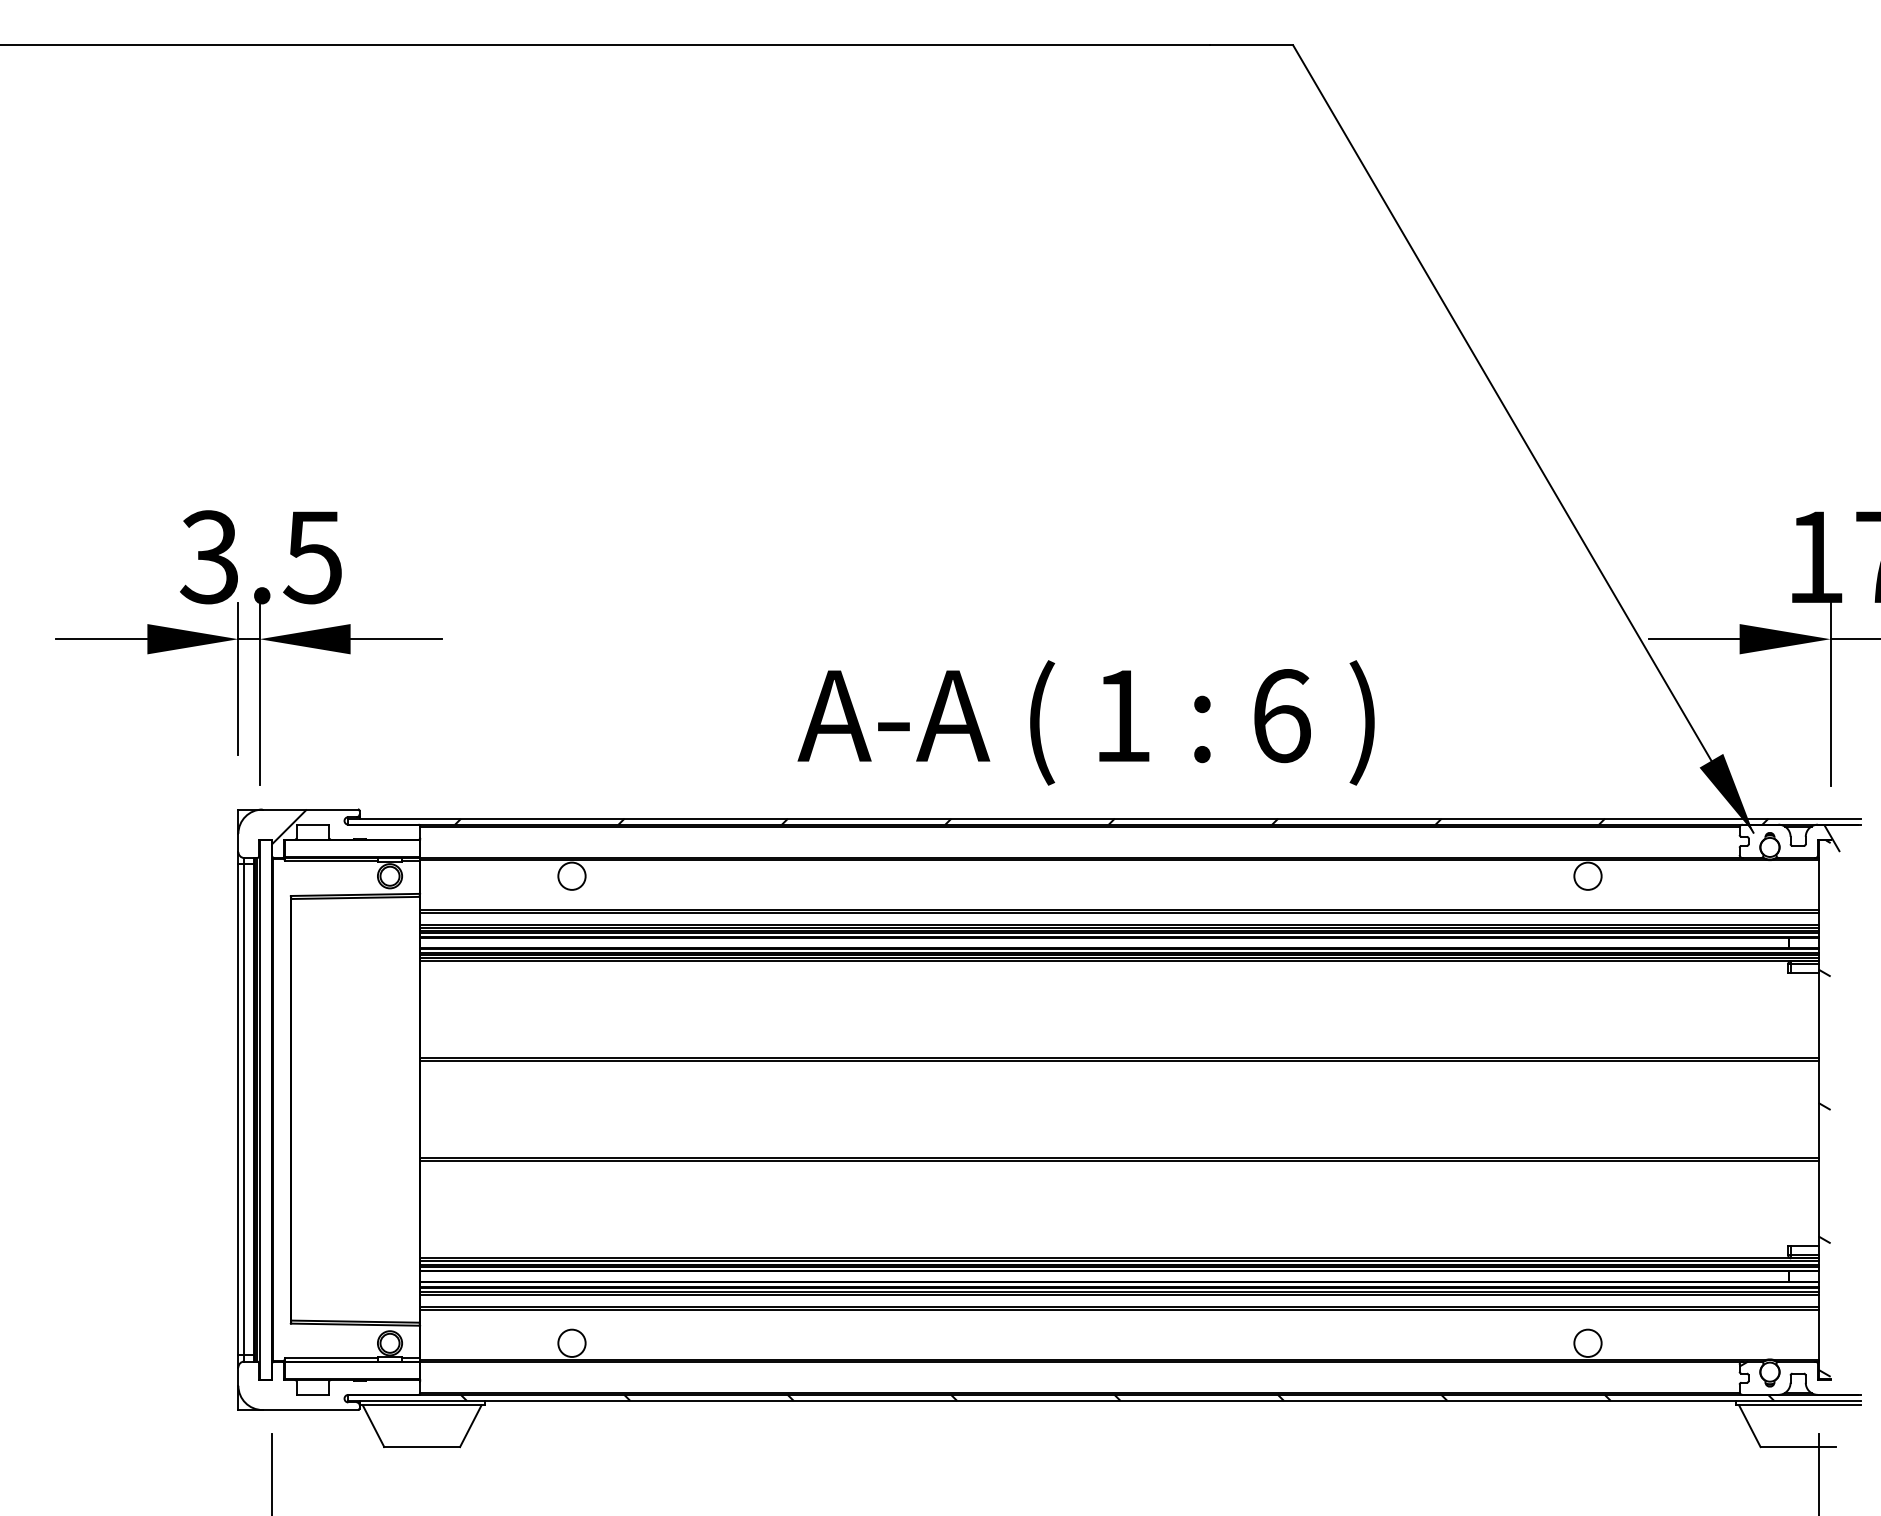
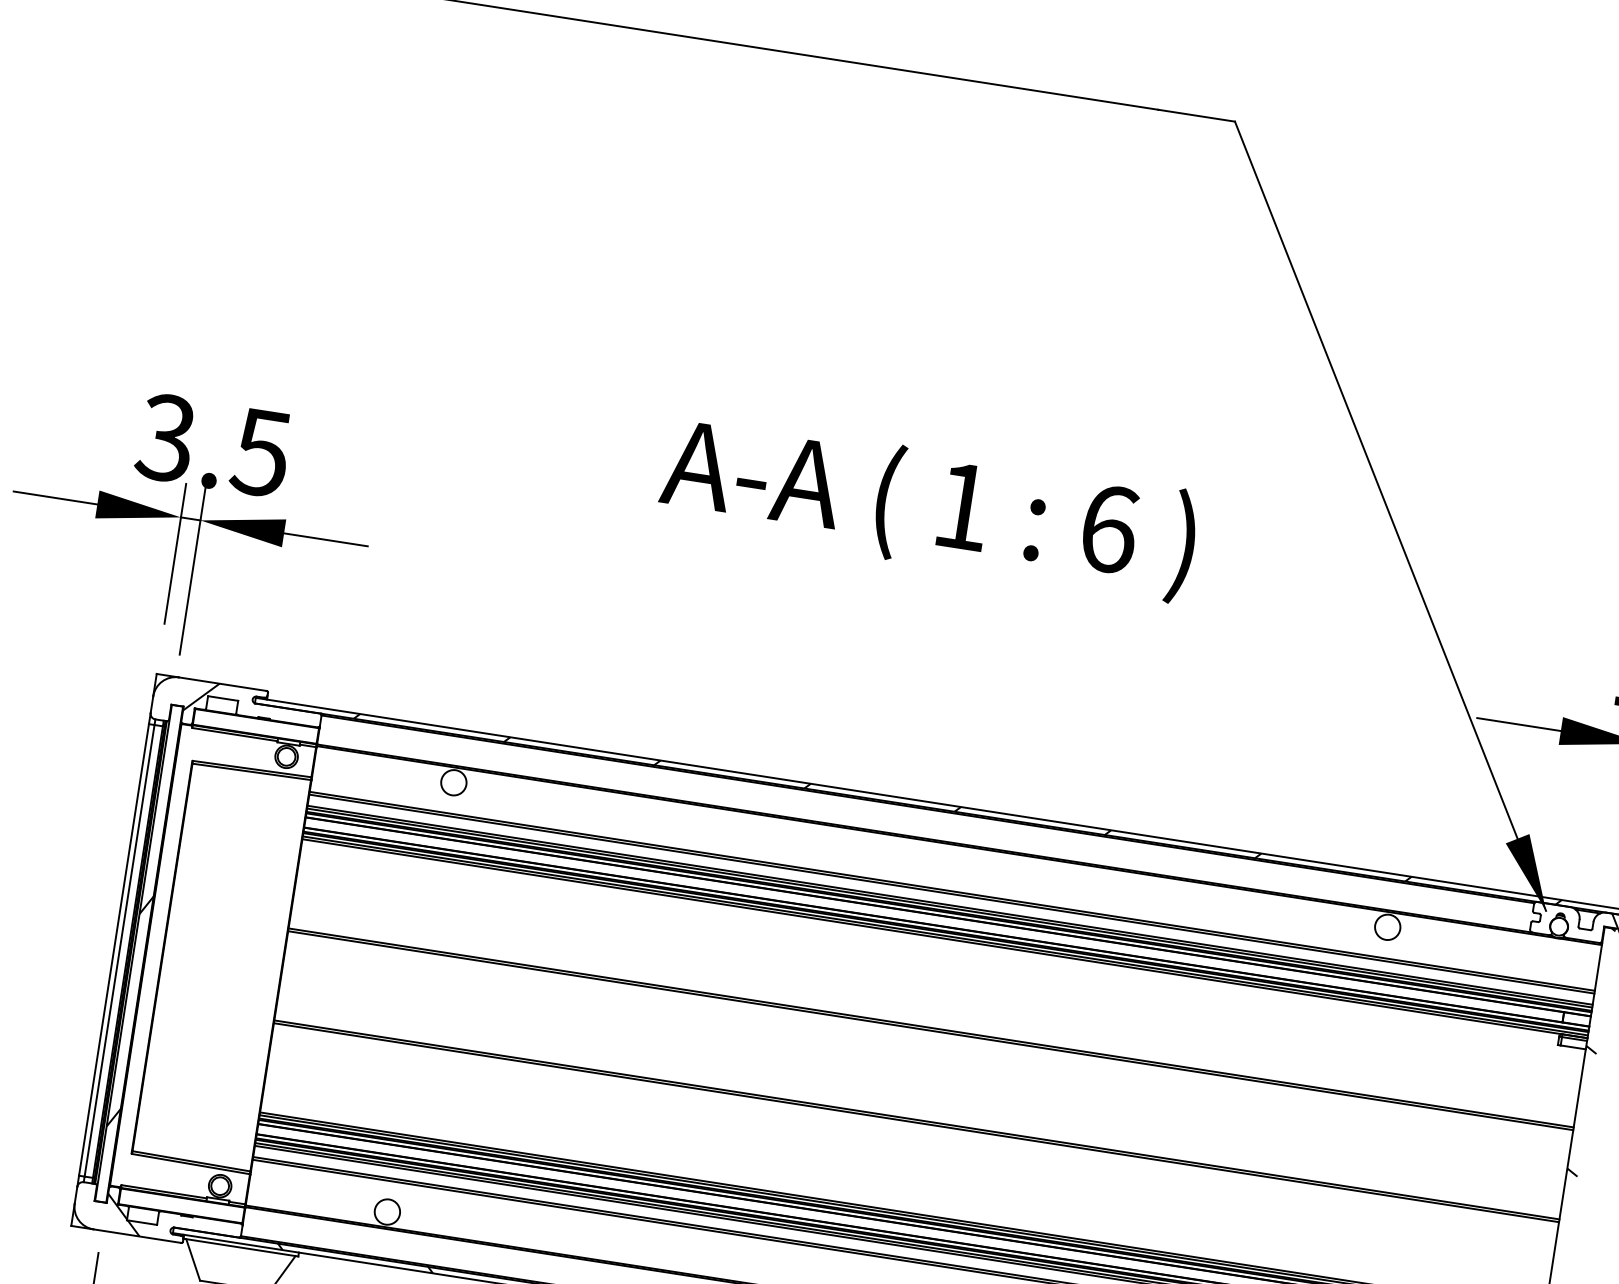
text: (1085, 722) -> (928, 507), moved
hatch: (265, 1172) -> (130, 1011), added
hatch: (292, 1389) -> (123, 1214), added

